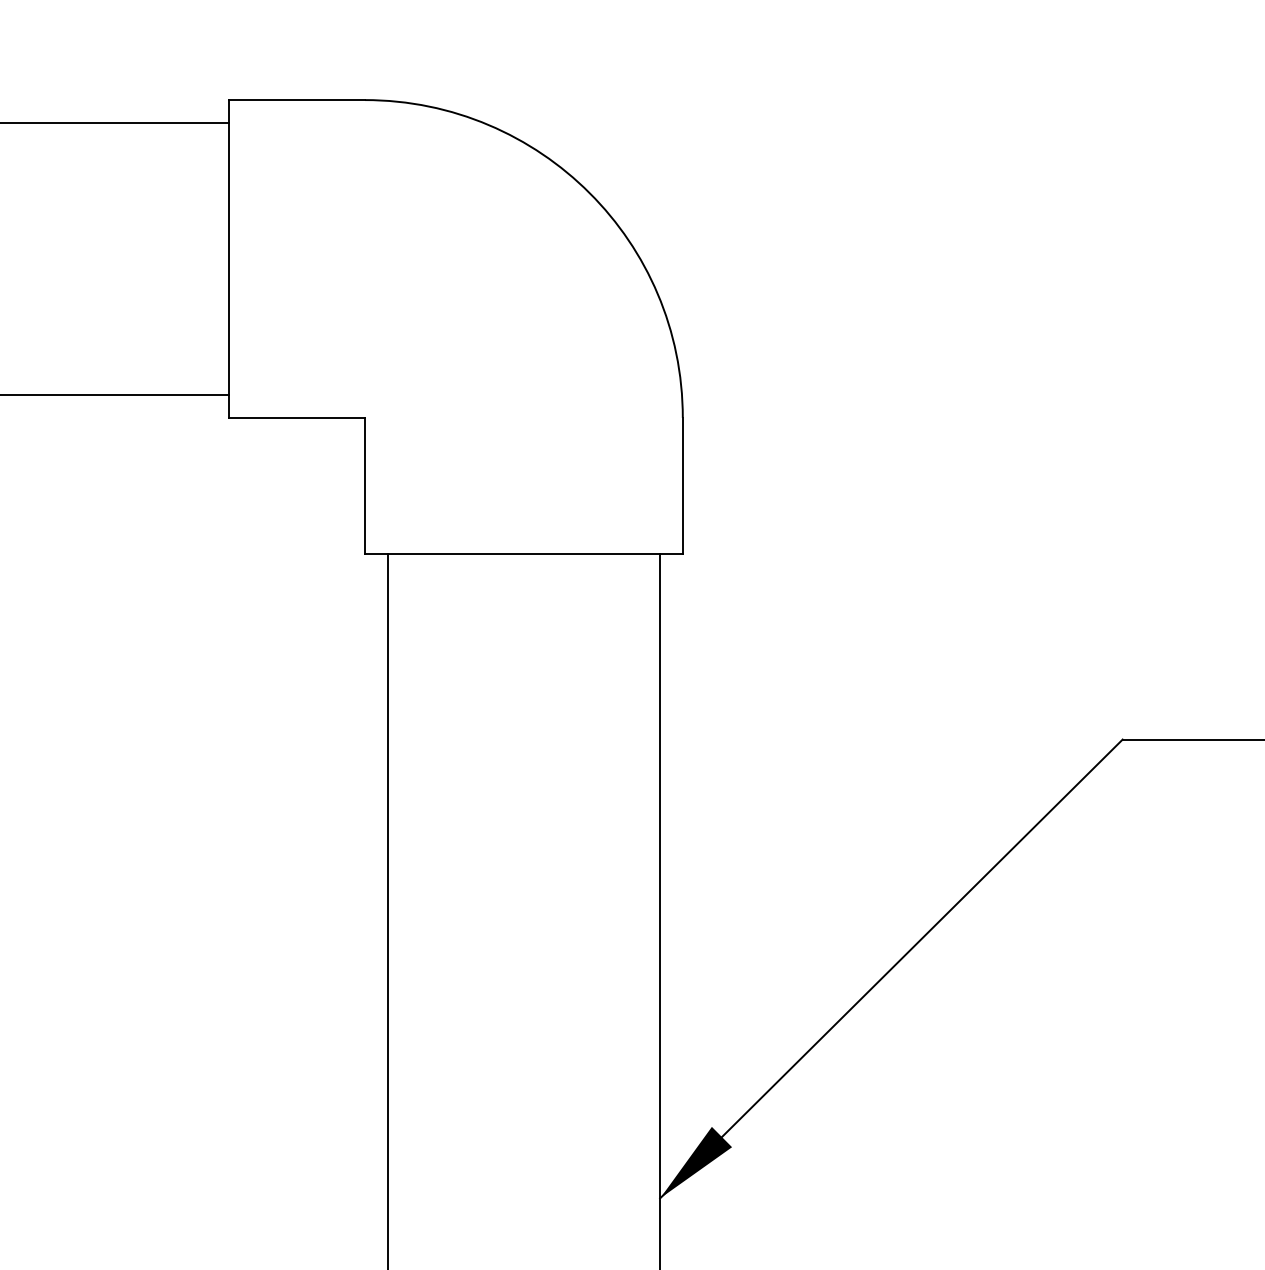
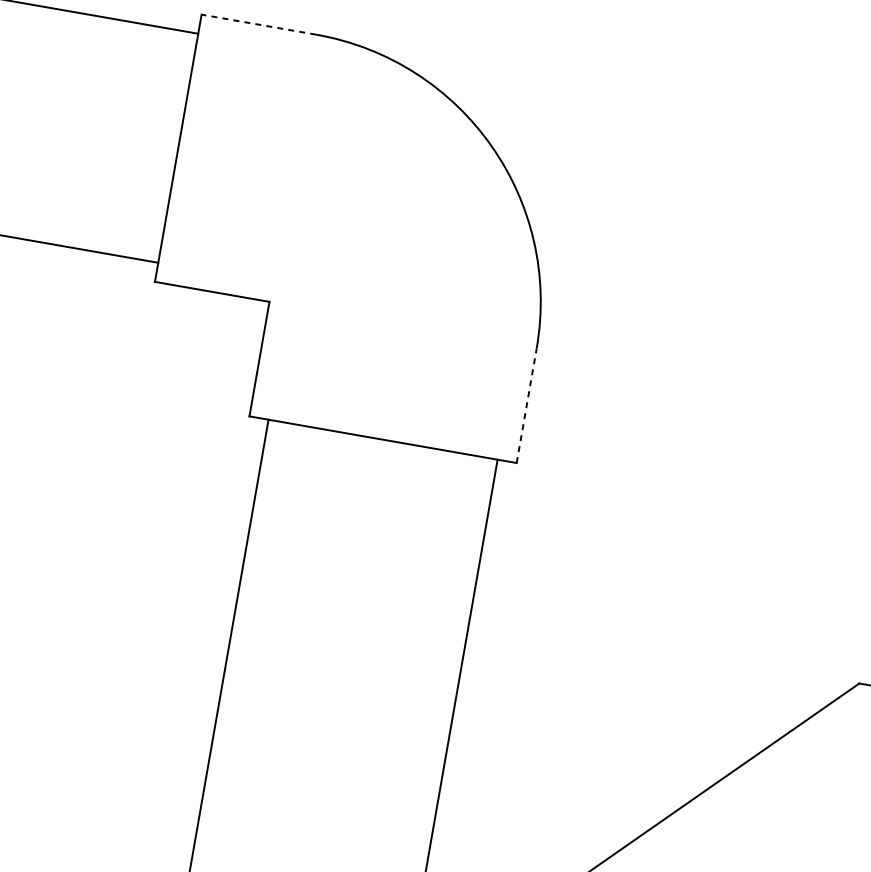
line: (296, 100) -> (258, 24), solid -> dashed
line: (682, 485) -> (526, 405), solid -> dashed

